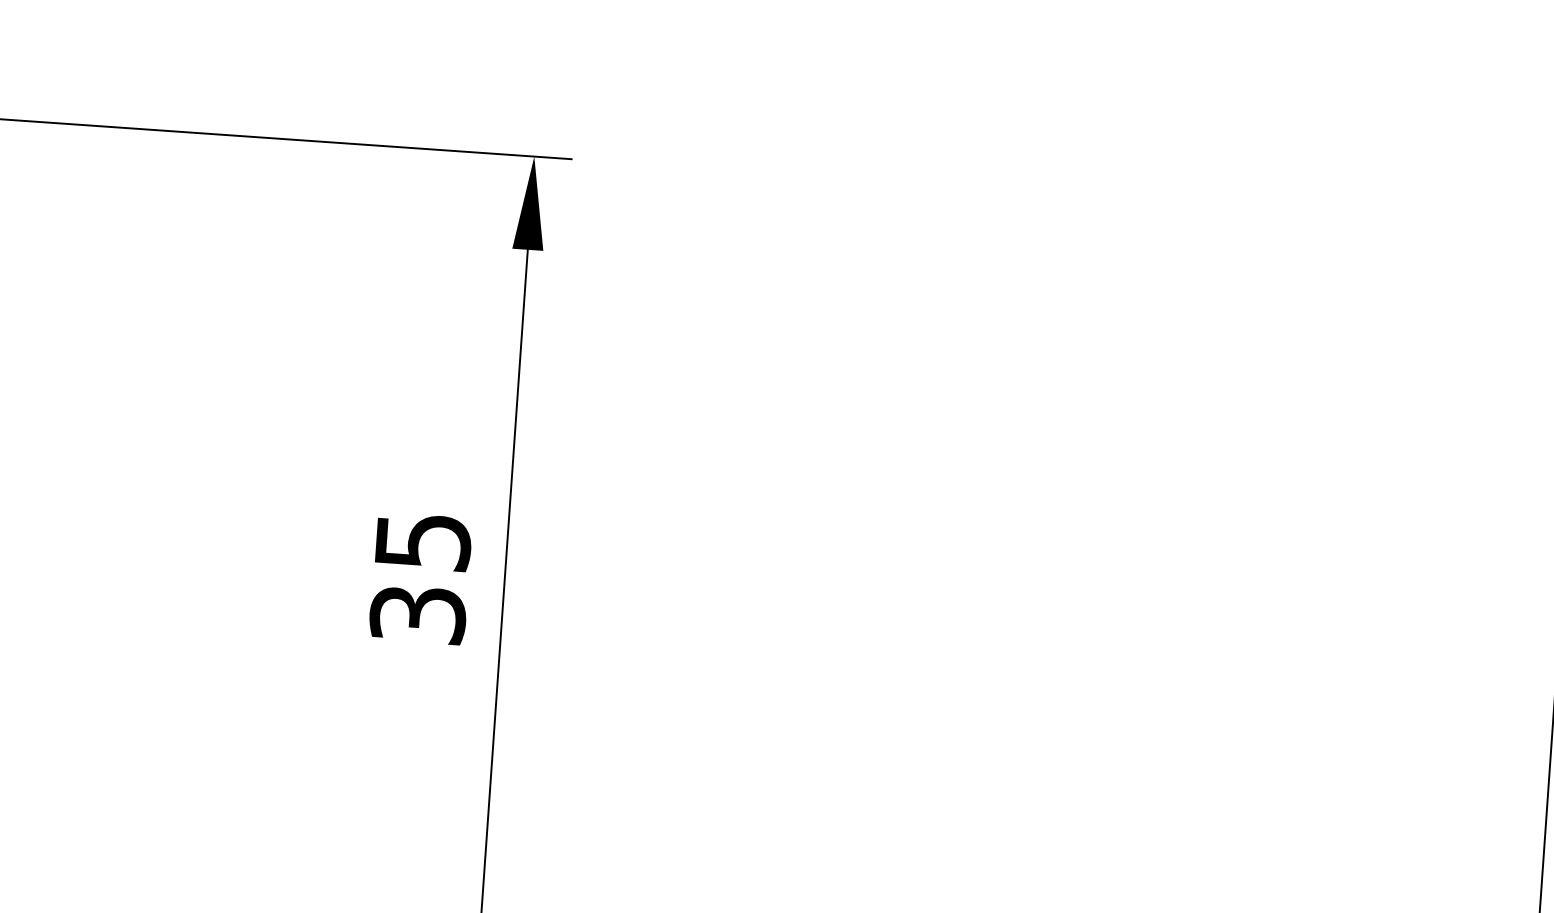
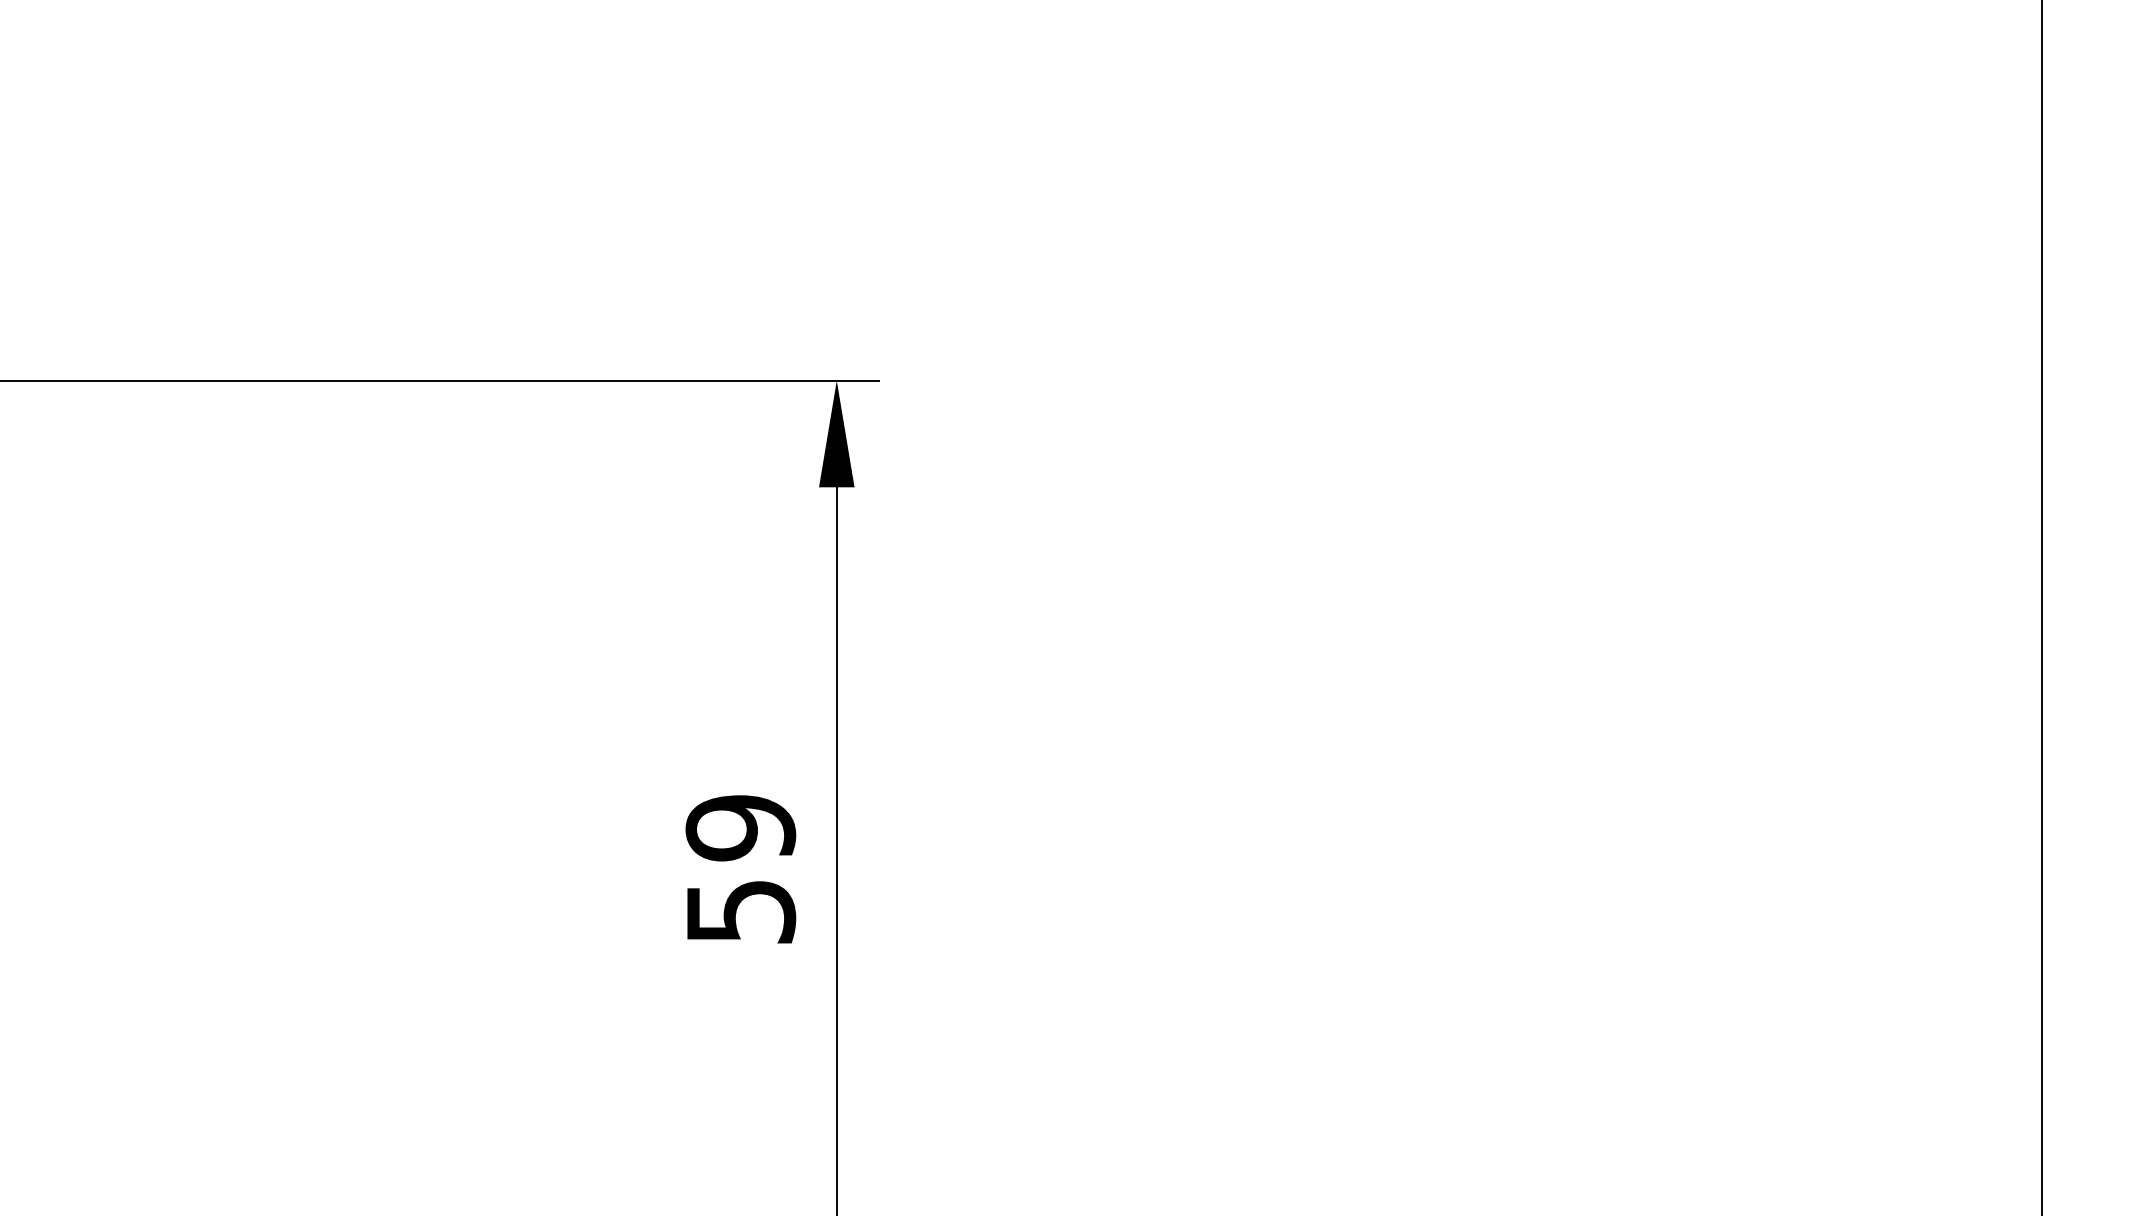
text: (420, 577) -> (740, 869), 35 -> 59

